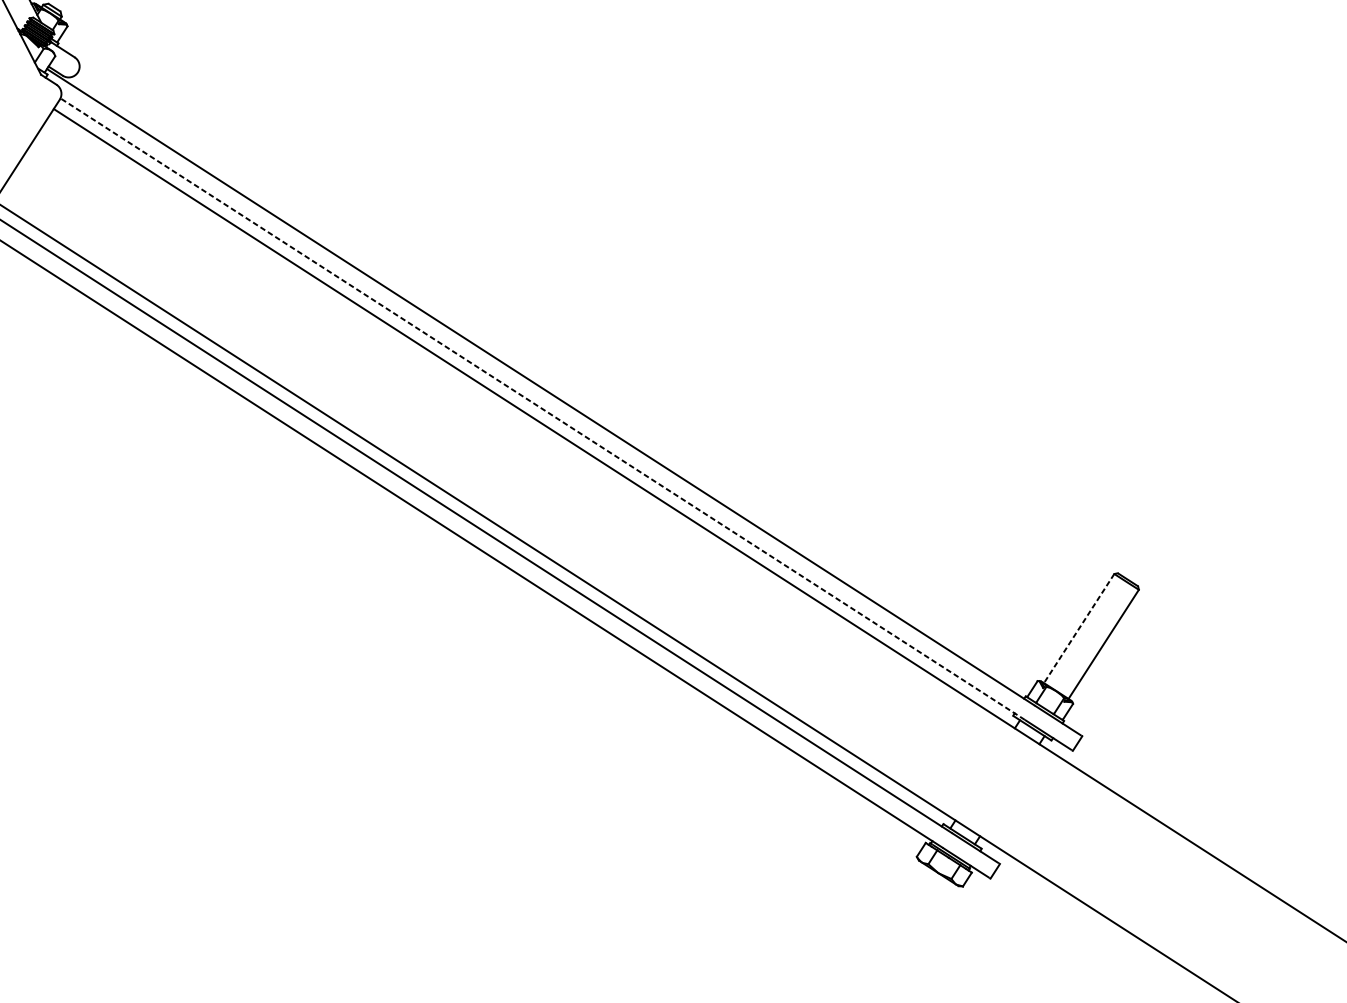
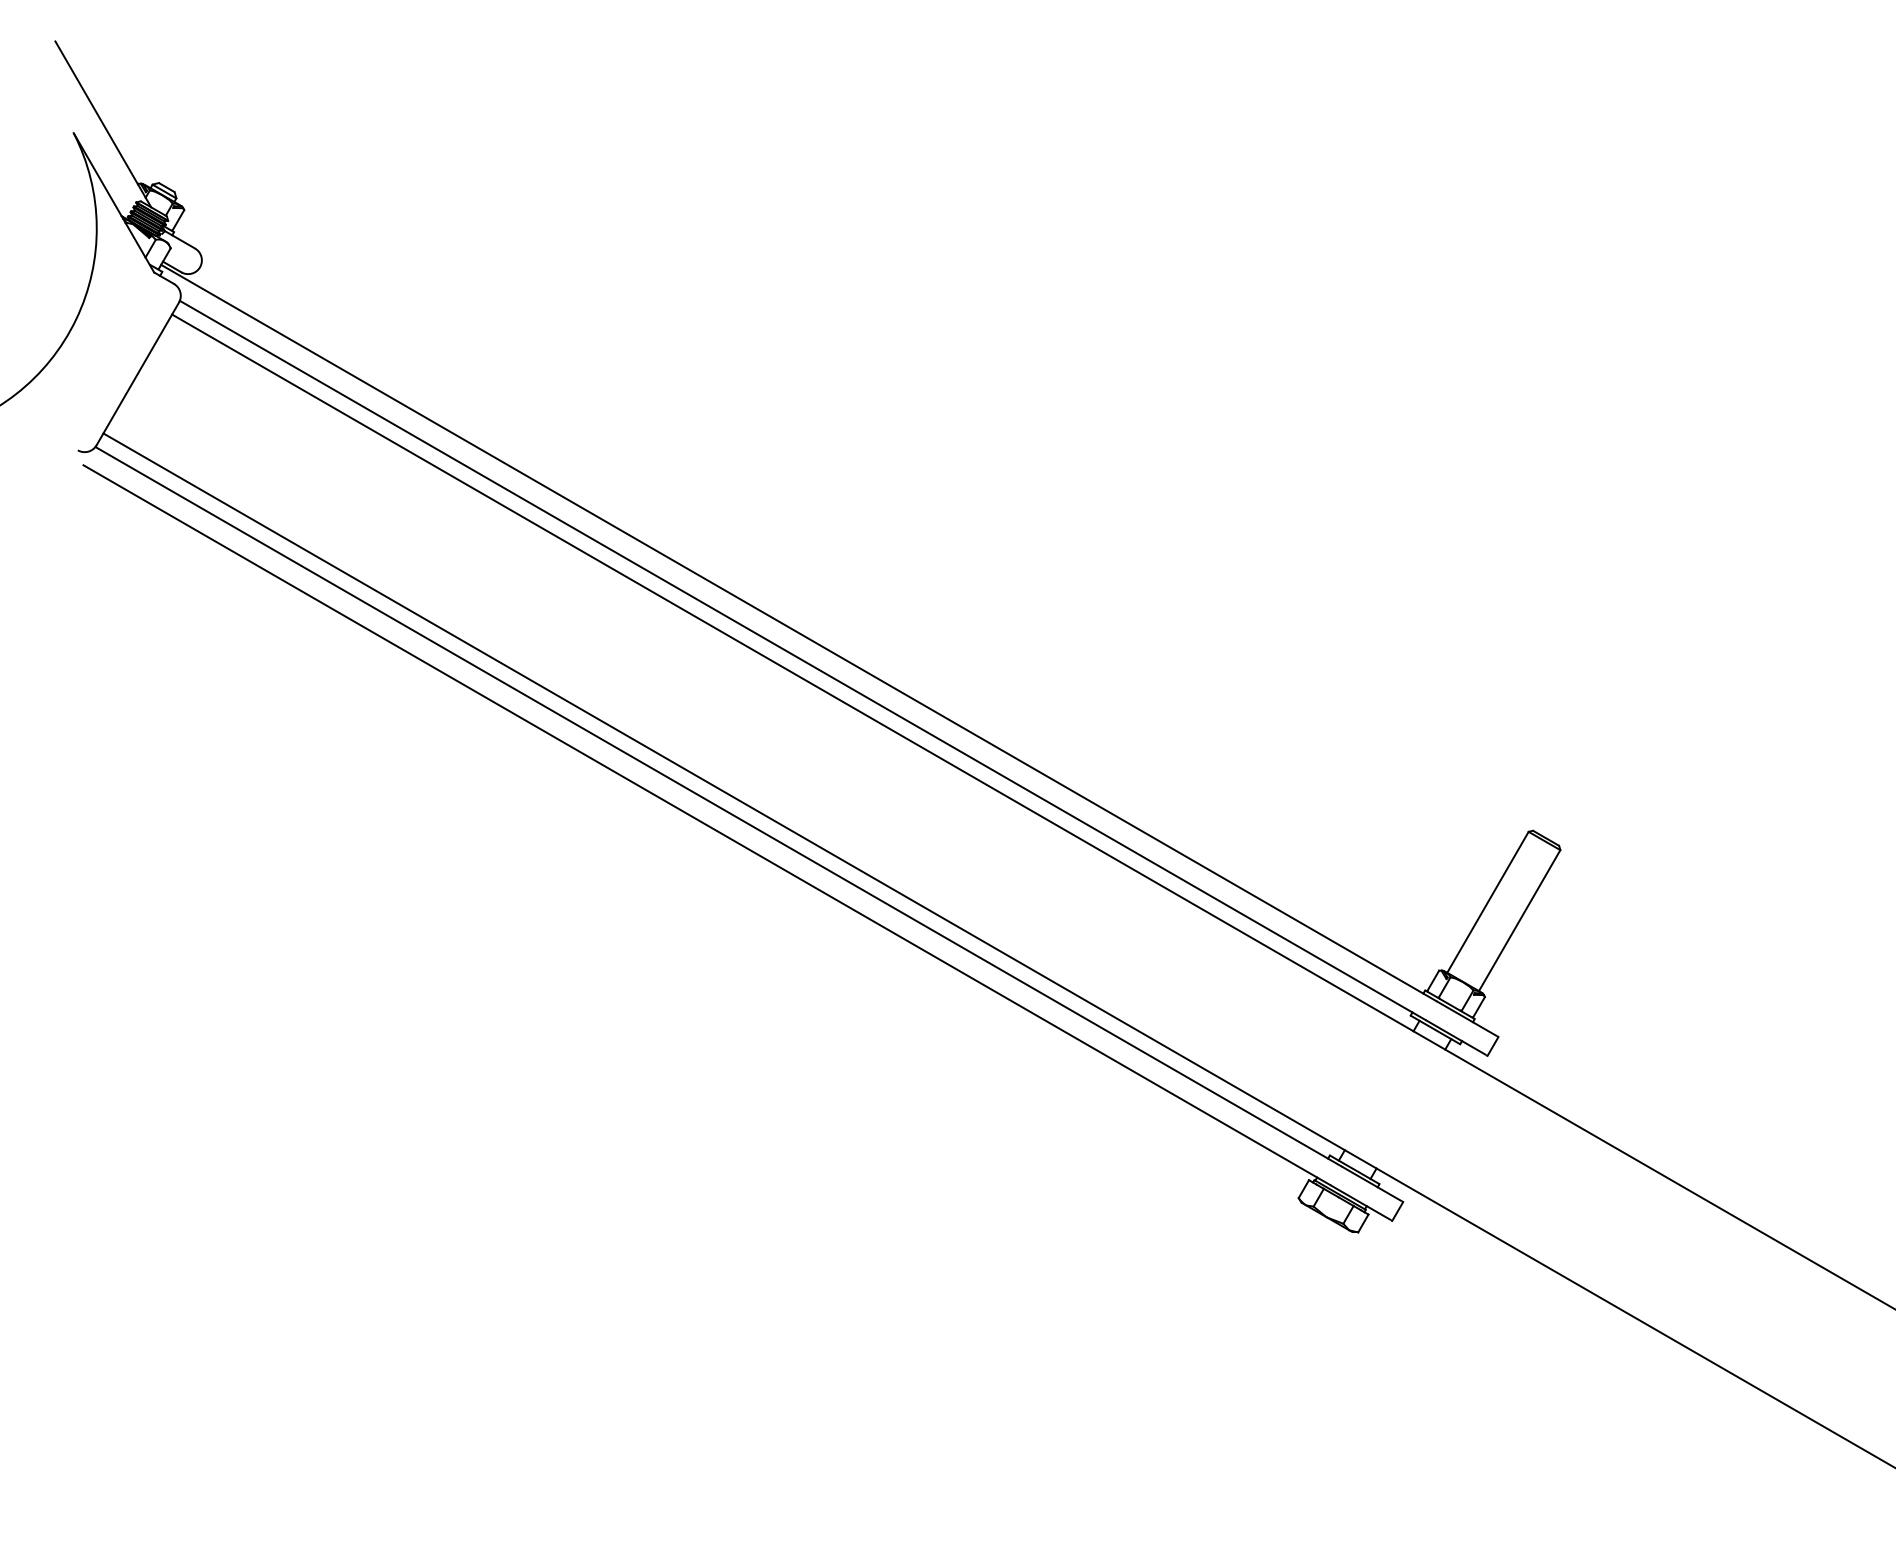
line: (542, 409) -> (802, 660), dashed -> solid
line: (1078, 628) -> (1487, 902), dashed -> solid

